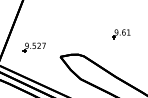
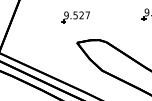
part: (33, 47) -> (74, 17), moved

